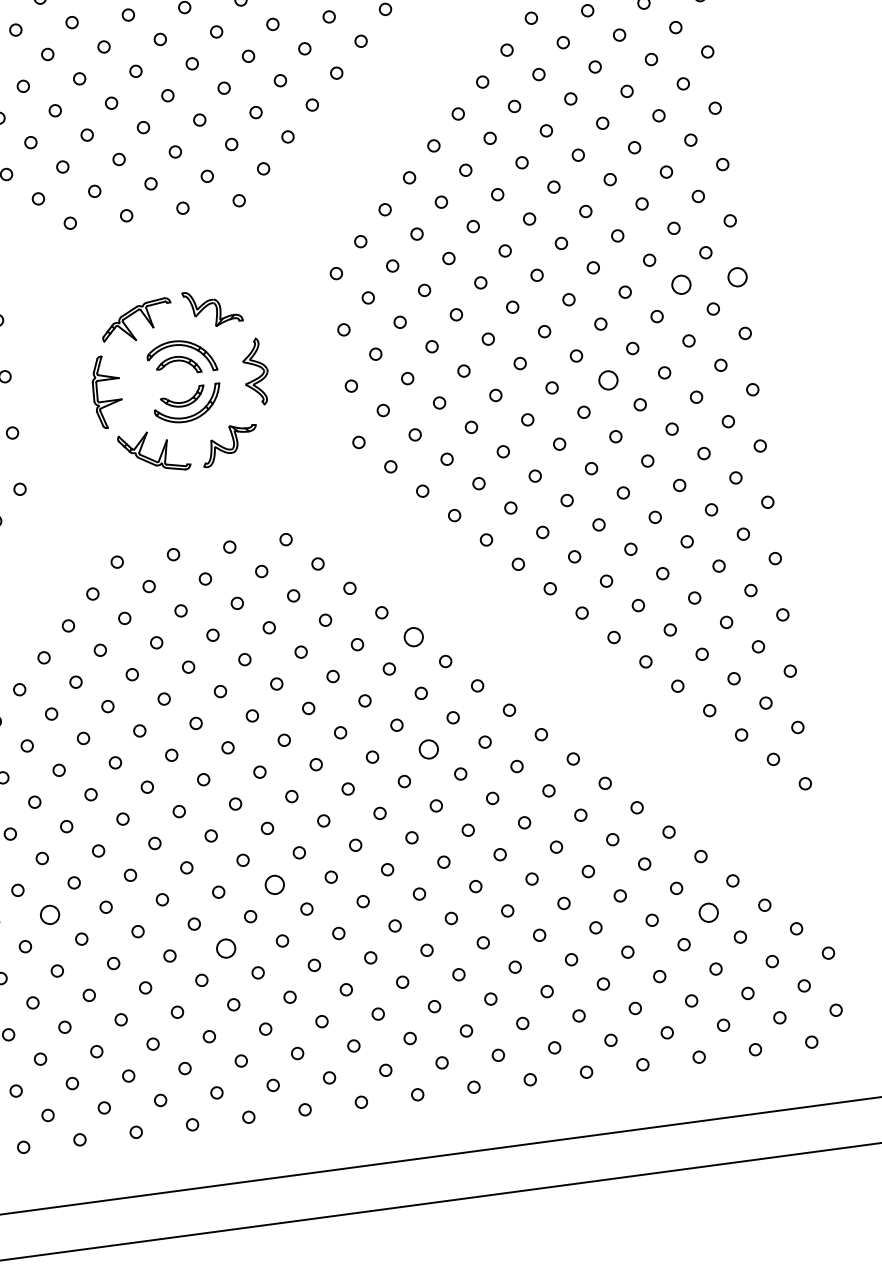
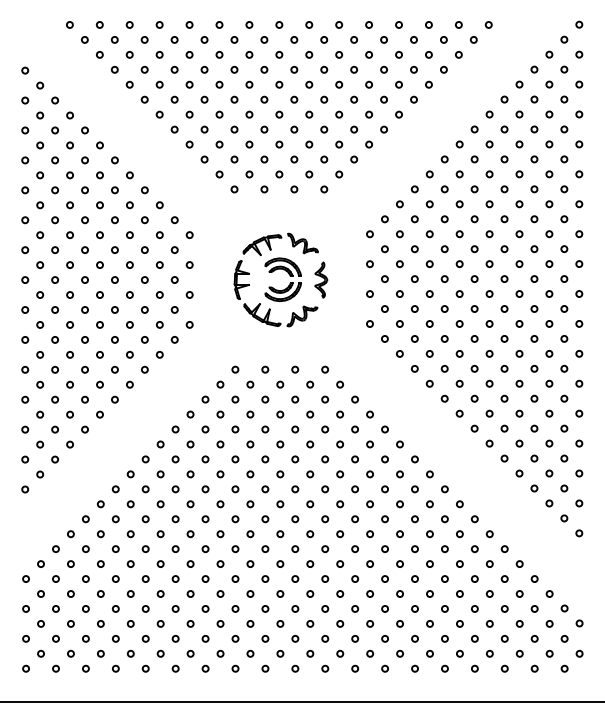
circle: (737, 275) -> (579, 263), size x0.62
circle: (681, 283) -> (549, 263), size x0.62
circle: (608, 379) -> (504, 308), size x0.62
circle: (412, 637) -> (384, 429), size x0.62
circle: (427, 750) -> (384, 489), size x0.62
circle: (275, 883) -> (295, 548), size x0.62
circle: (707, 911) -> (519, 593), size x0.62
circle: (49, 913) -> (175, 548), size x0.62
circle: (226, 947) -> (265, 578), size x0.62

